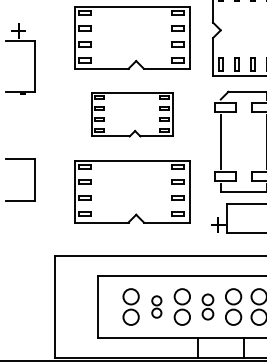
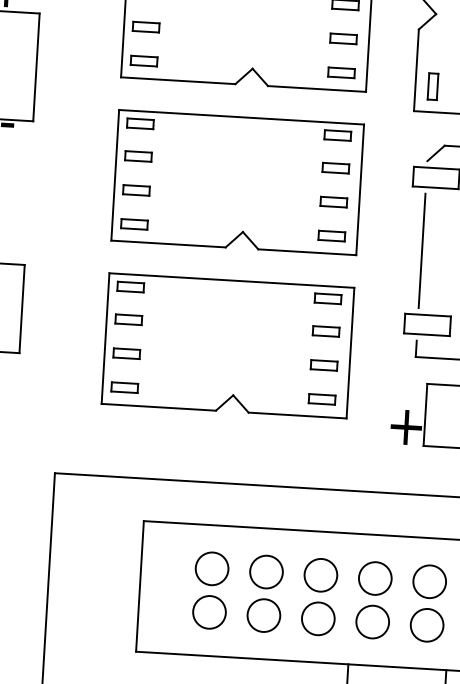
part: (132, 114) -> (238, 181), size x1.43
part: (156, 306) -> (264, 592), size x1.67
part: (207, 306) -> (373, 599), size x1.43

